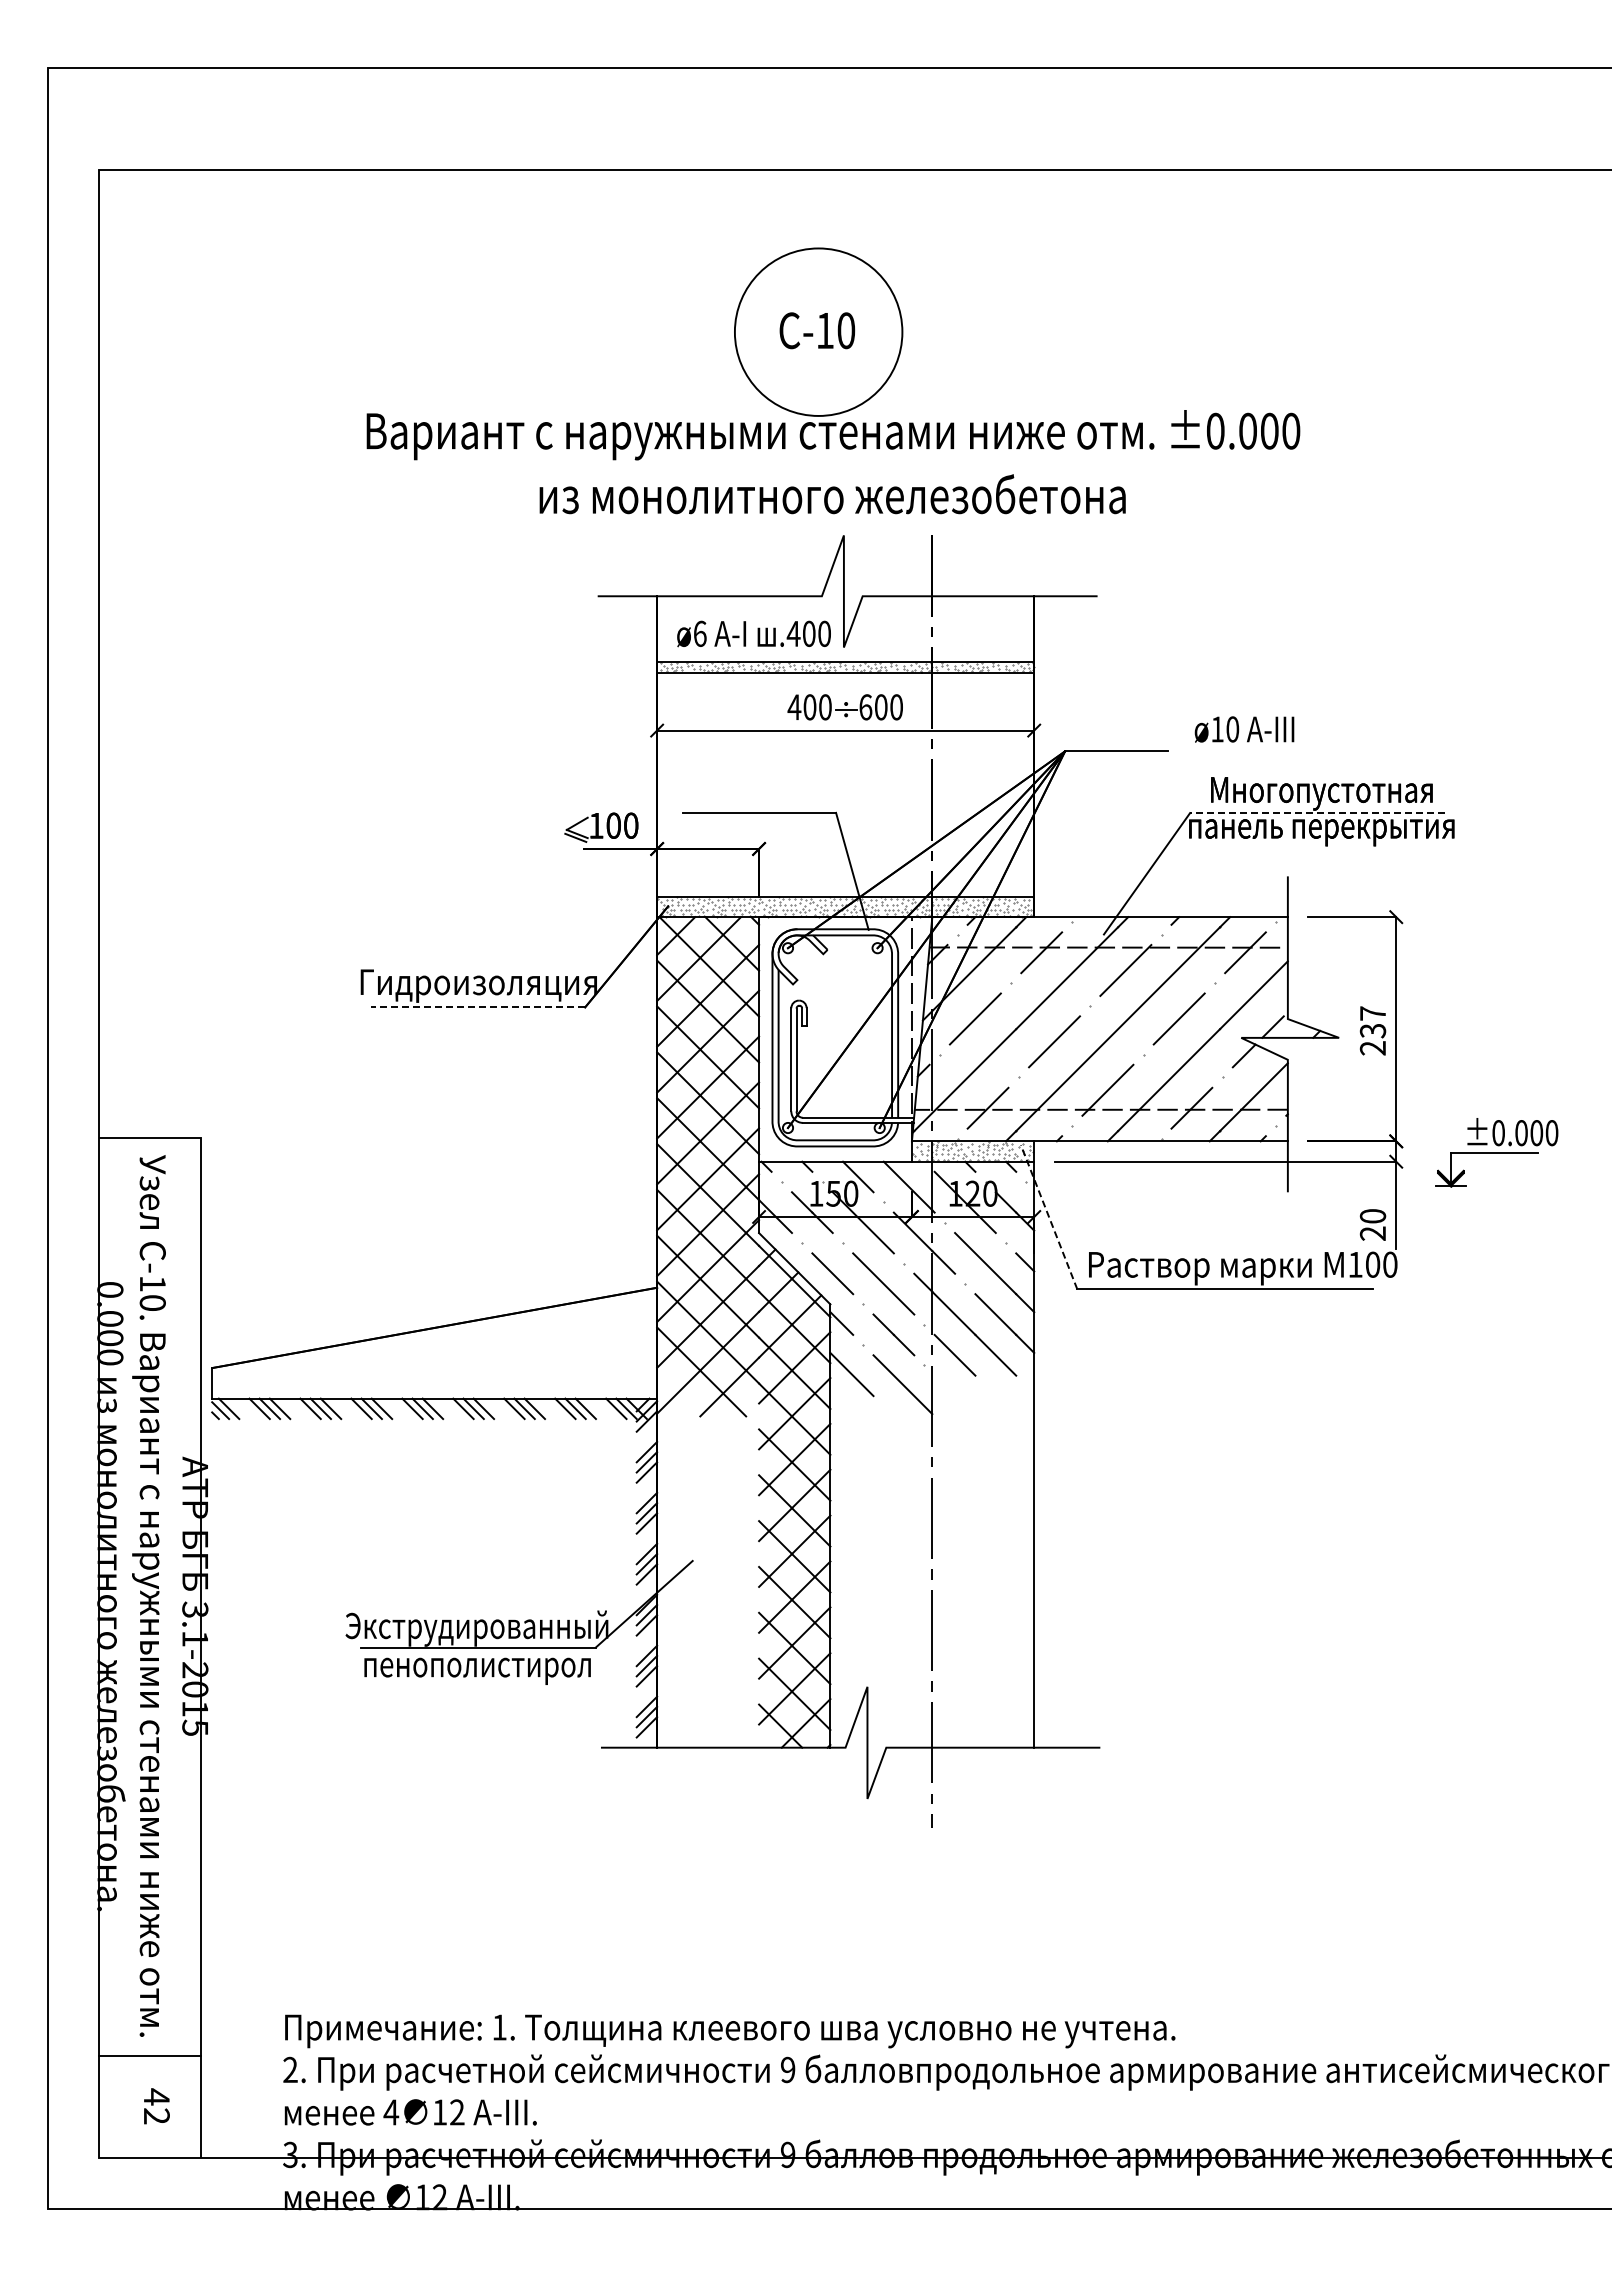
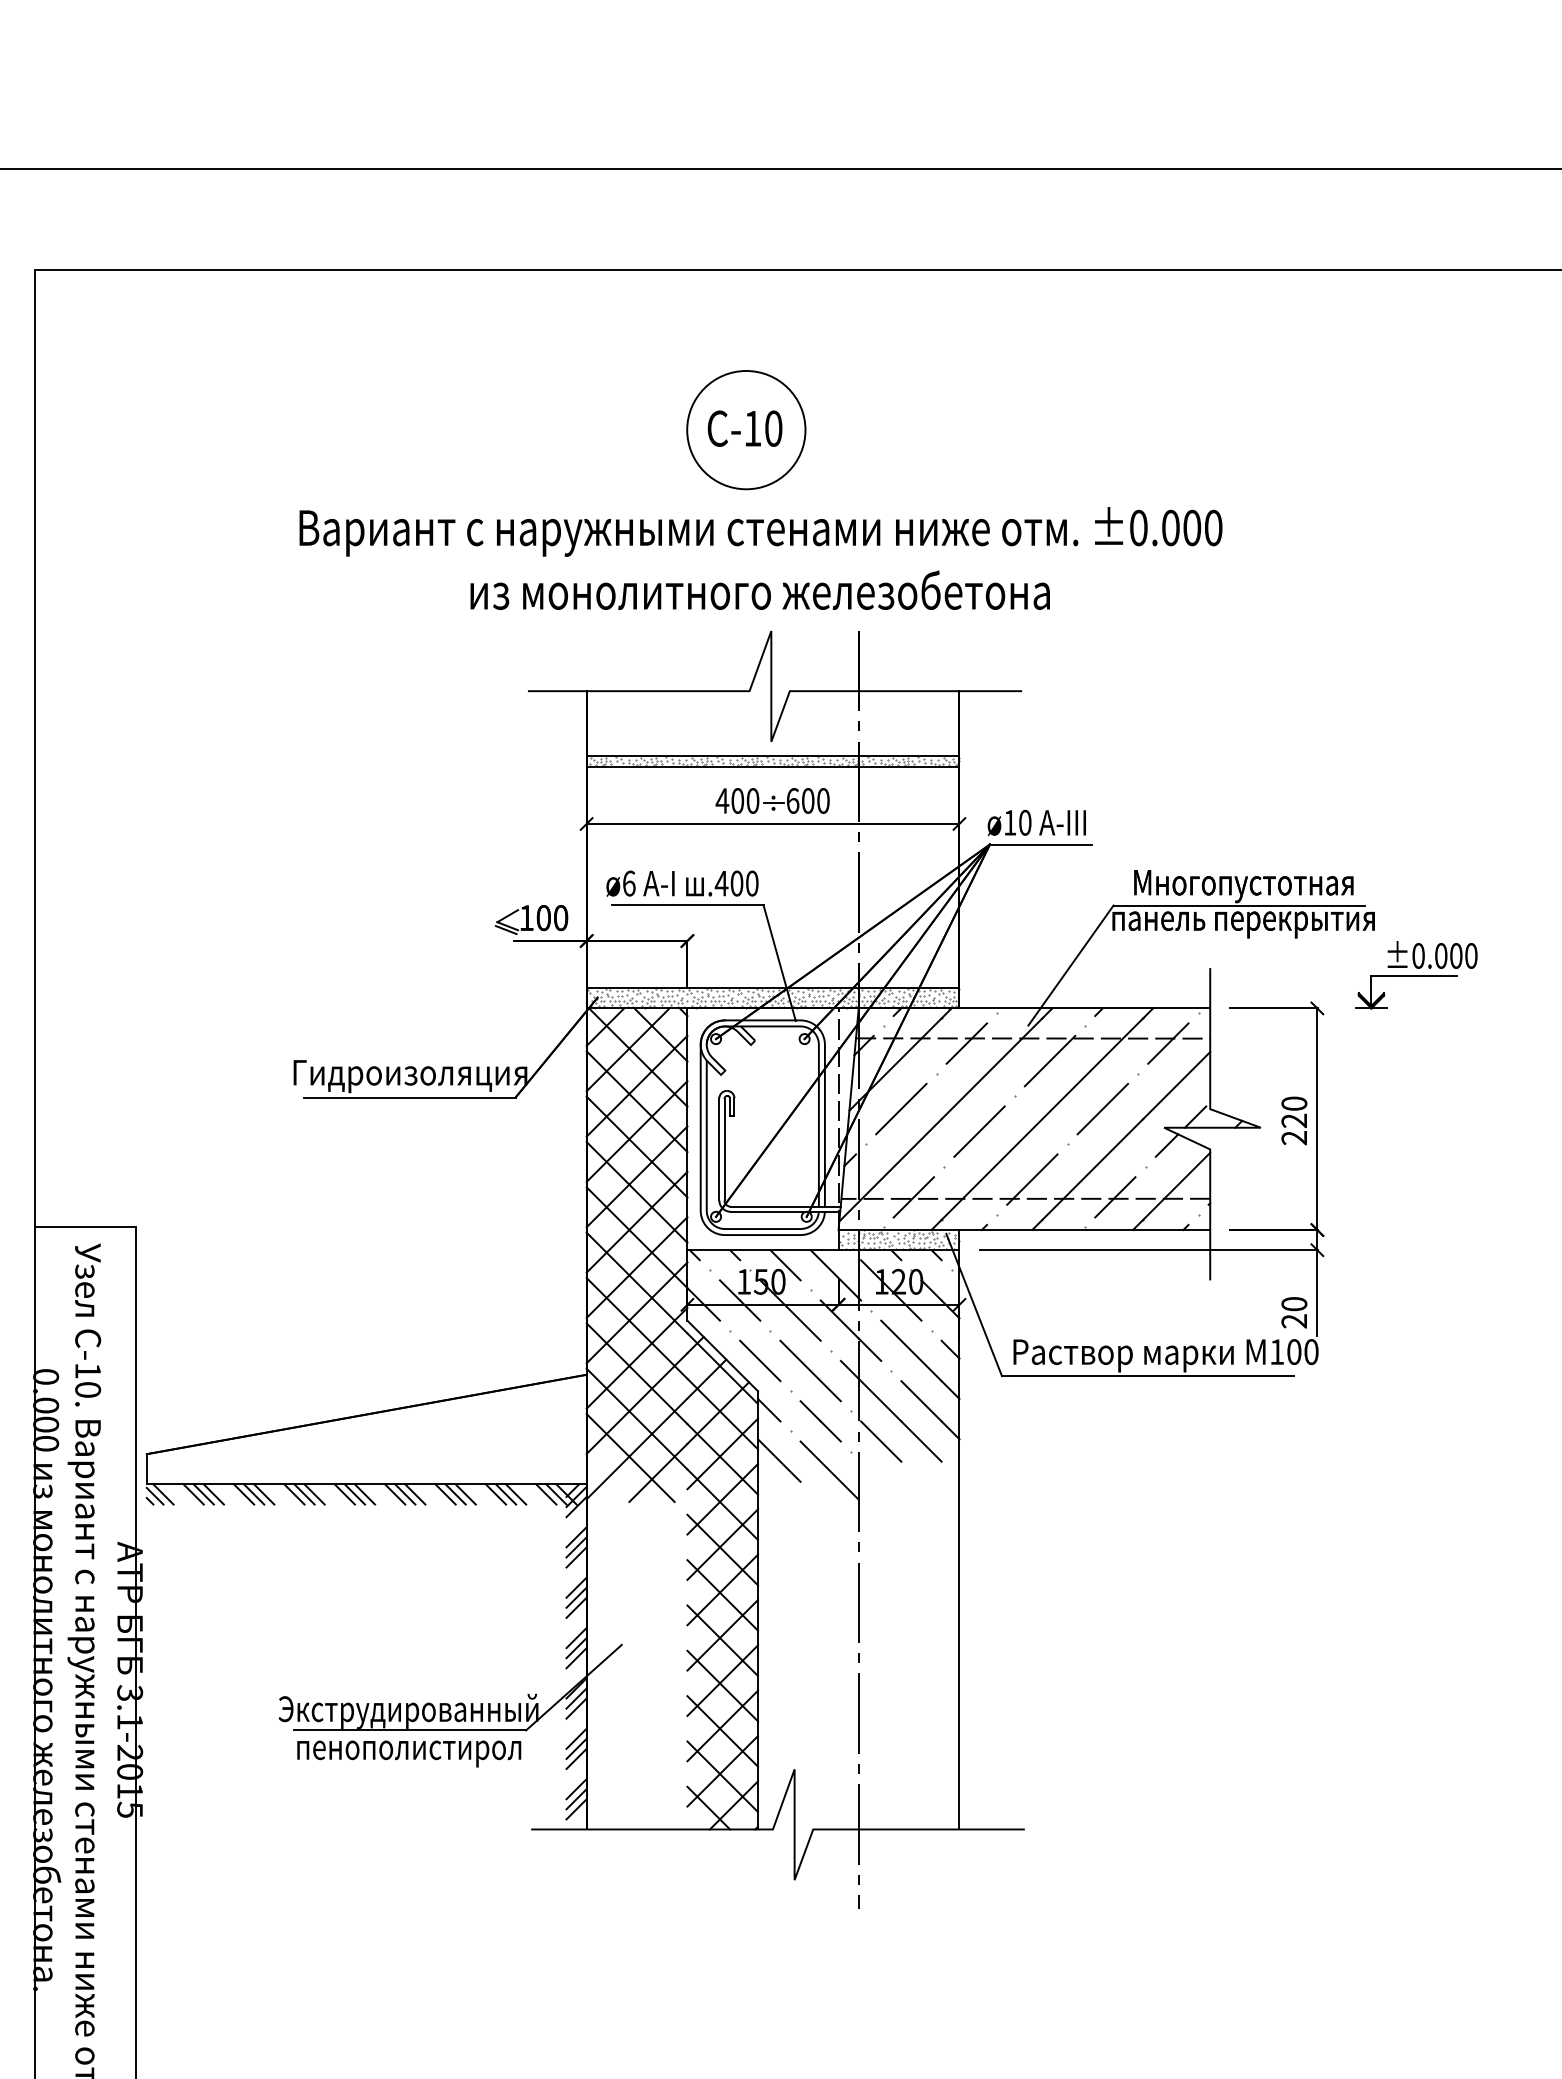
circle: (818, 332) -> (746, 430), size x0.71
text: (753, 633) -> (681, 883), moved
text: (1244, 729) -> (1036, 822), moved
line: (1316, 813) -> (1238, 905), dashed -> solid
line: (477, 1007) -> (409, 1097), dashed -> solid
text: (1372, 1022) -> (1293, 1112), 237 -> 220
part: (1496, 1152) -> (1416, 975), moved
line: (1048, 1216) -> (973, 1304), dashed -> solid

